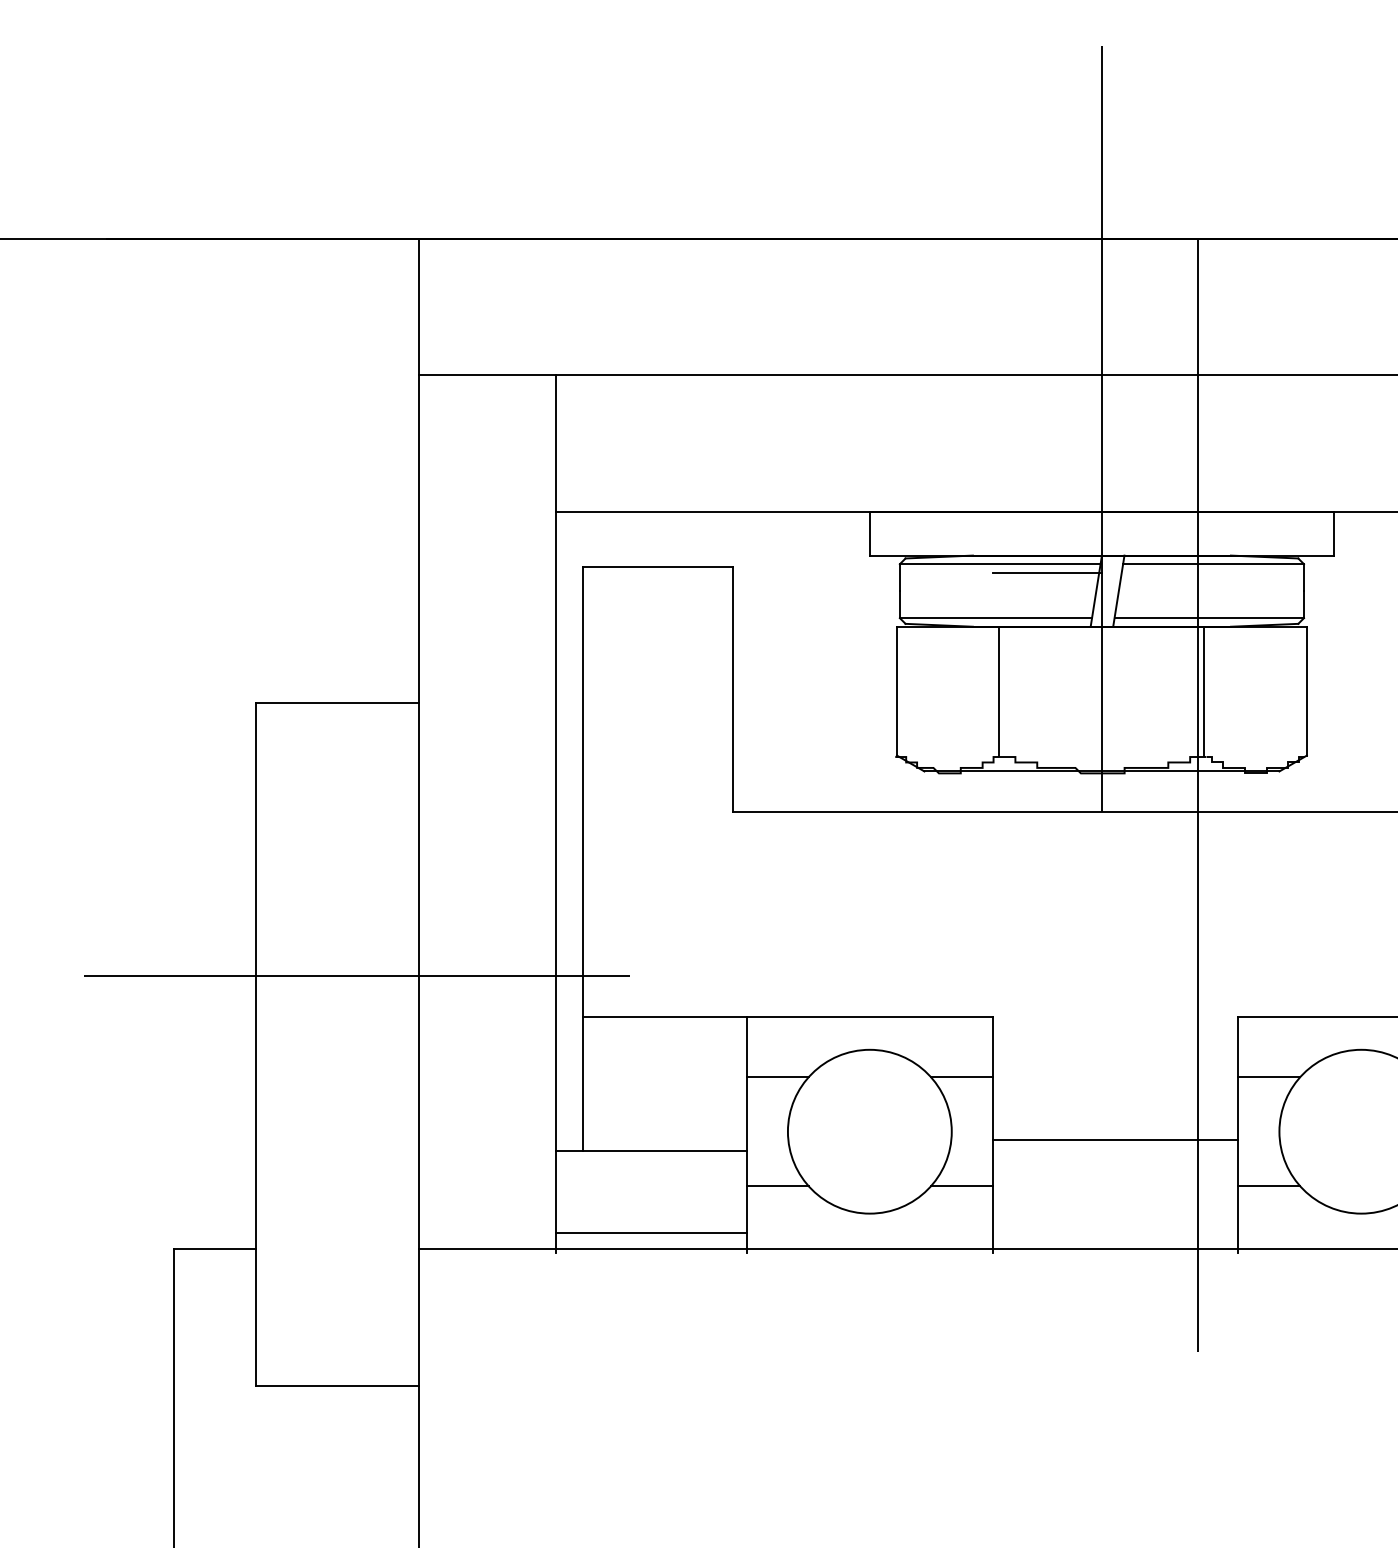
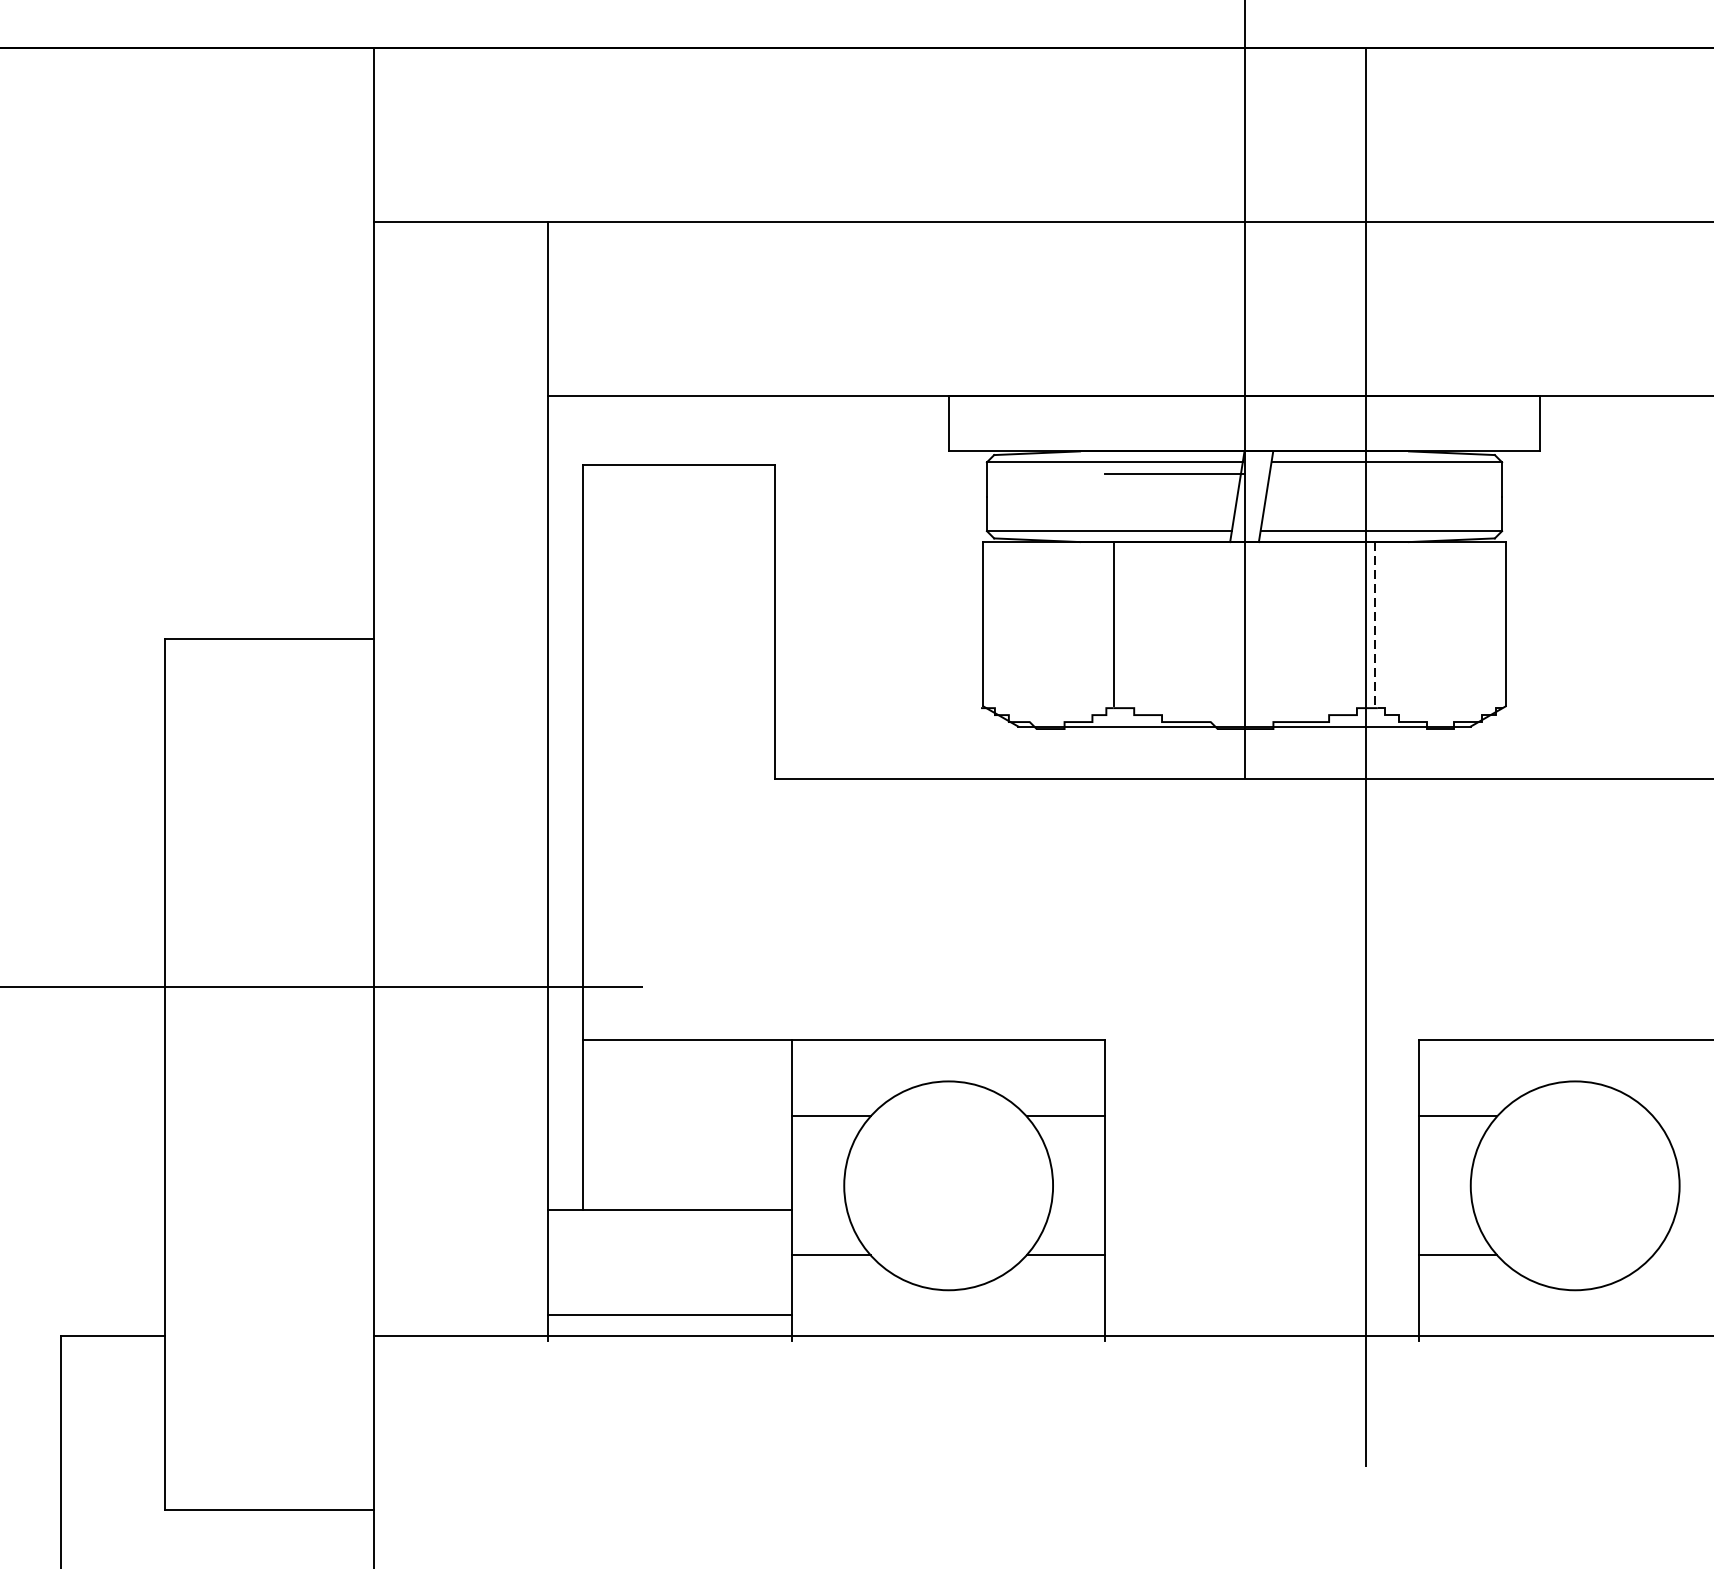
line: (1204, 691) -> (1375, 624), solid -> dashed
line: (1115, 1139) -> (1261, 1195), removed

